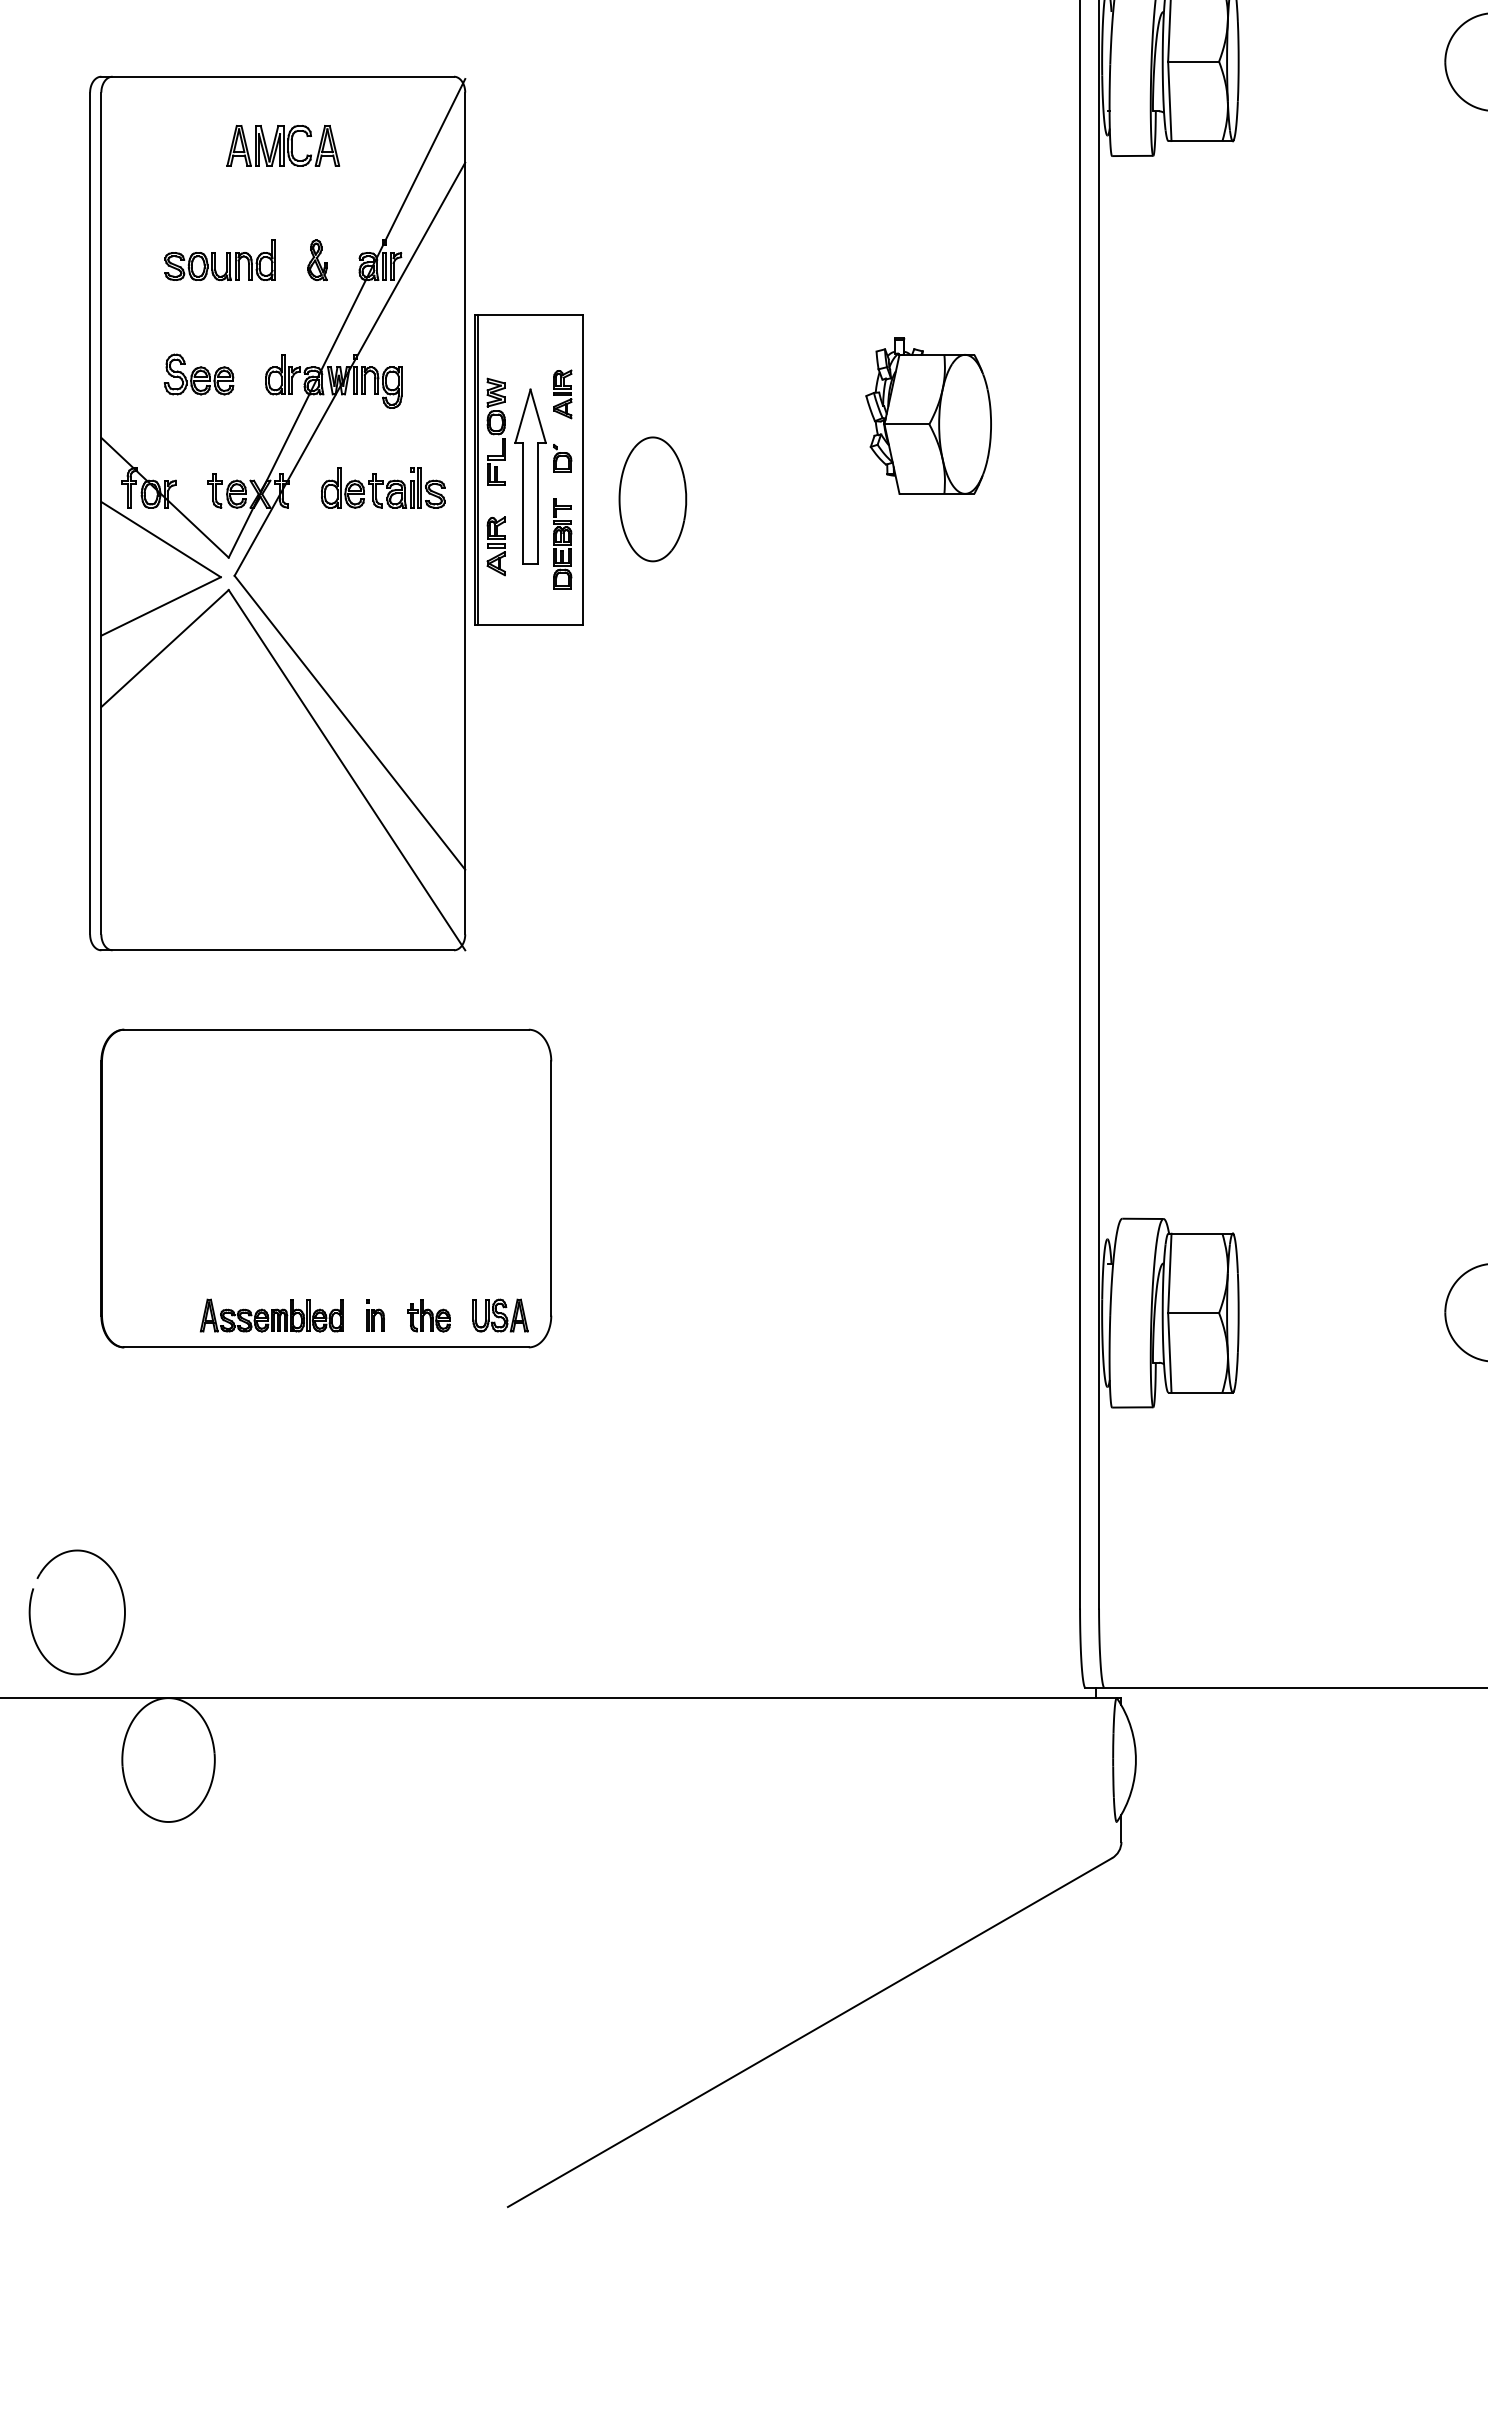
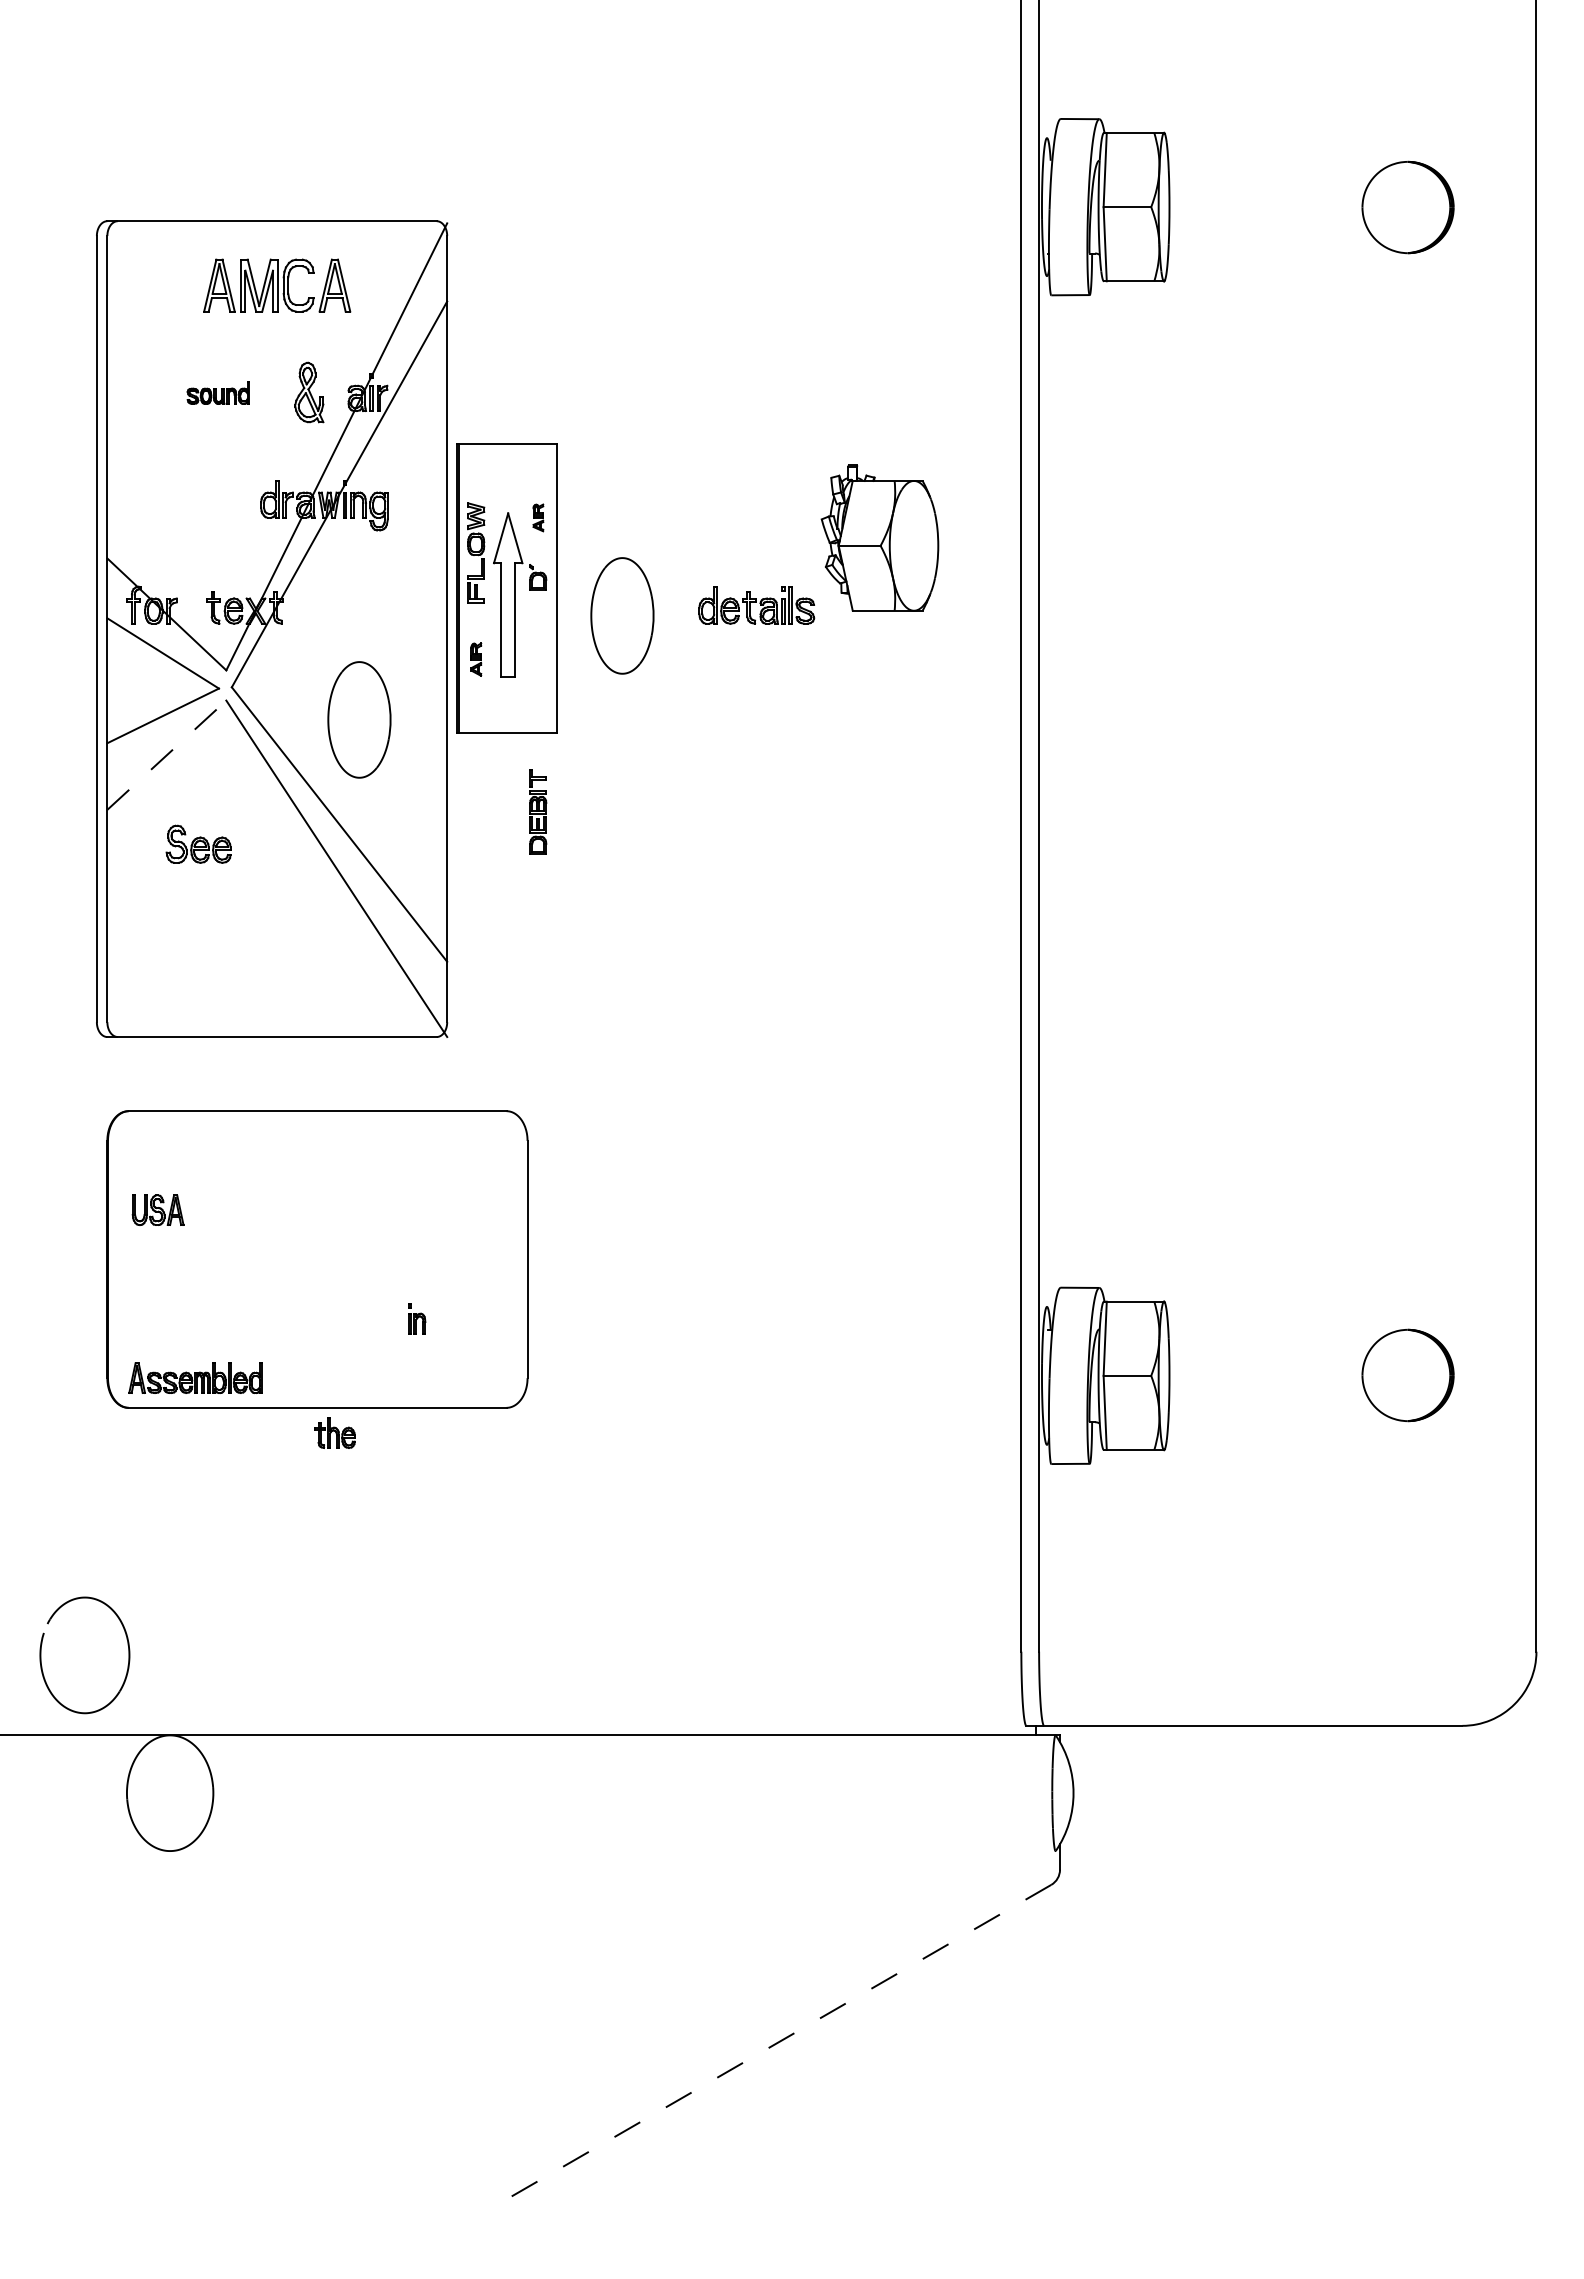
part: (283, 145) -> (277, 285), size x1.4
part: (220, 260) -> (218, 392), size x0.6
part: (316, 260) -> (308, 392), size x1.6
part: (198, 373) -> (198, 843), moved
part: (563, 394) -> (538, 517), size x0.6
part: (383, 488) -> (756, 605), moved
part: (563, 542) -> (538, 811), moved
part: (496, 546) -> (476, 659), size x0.6
part: (371, 610) -> (359, 719), added
line: (164, 648) -> (166, 755), solid -> dashed
part: (271, 1314) -> (195, 1377), moved
part: (375, 1314) -> (417, 1318), moved
part: (428, 1314) -> (334, 1432), moved
part: (499, 1314) -> (157, 1209), moved
line: (810, 2032) -> (769, 2047), solid -> dashed

